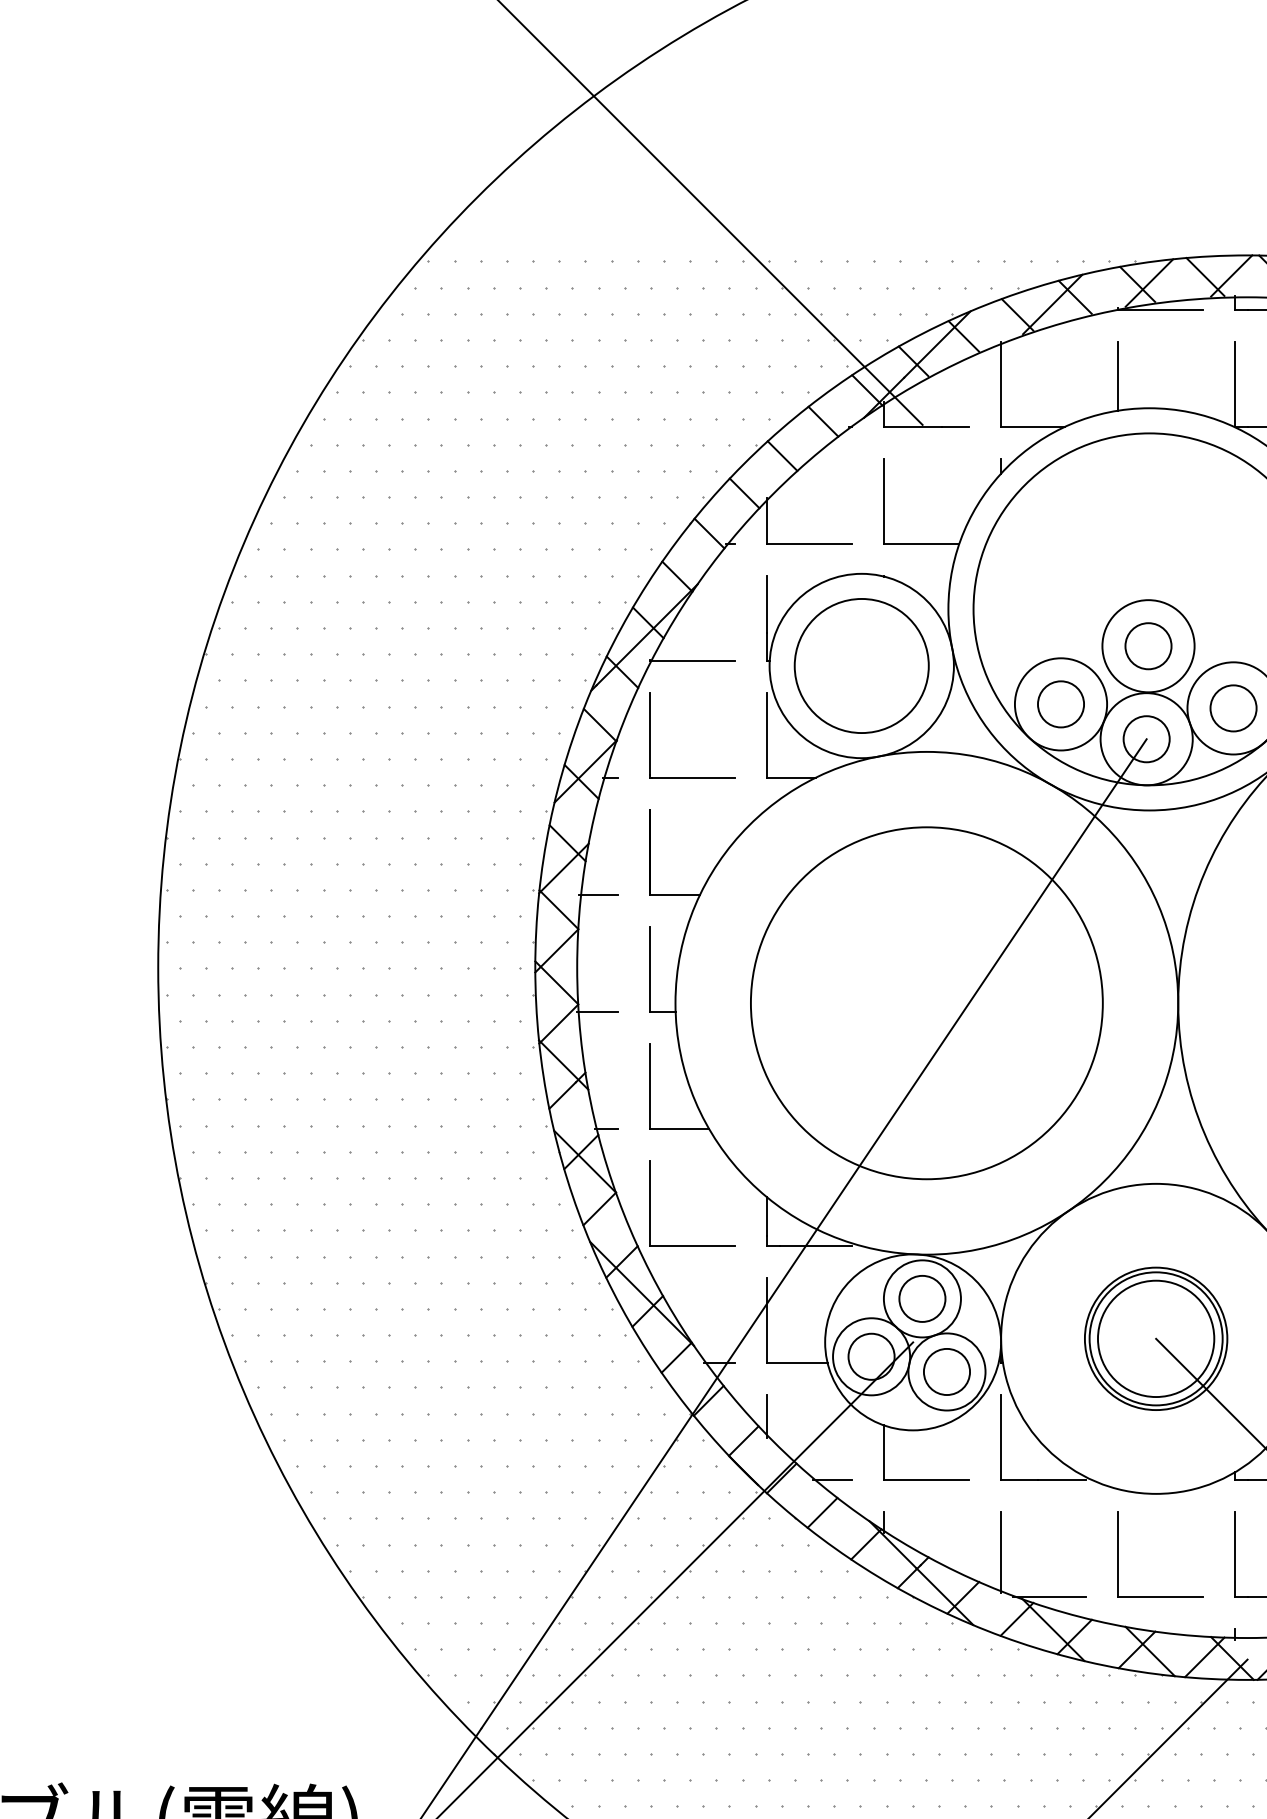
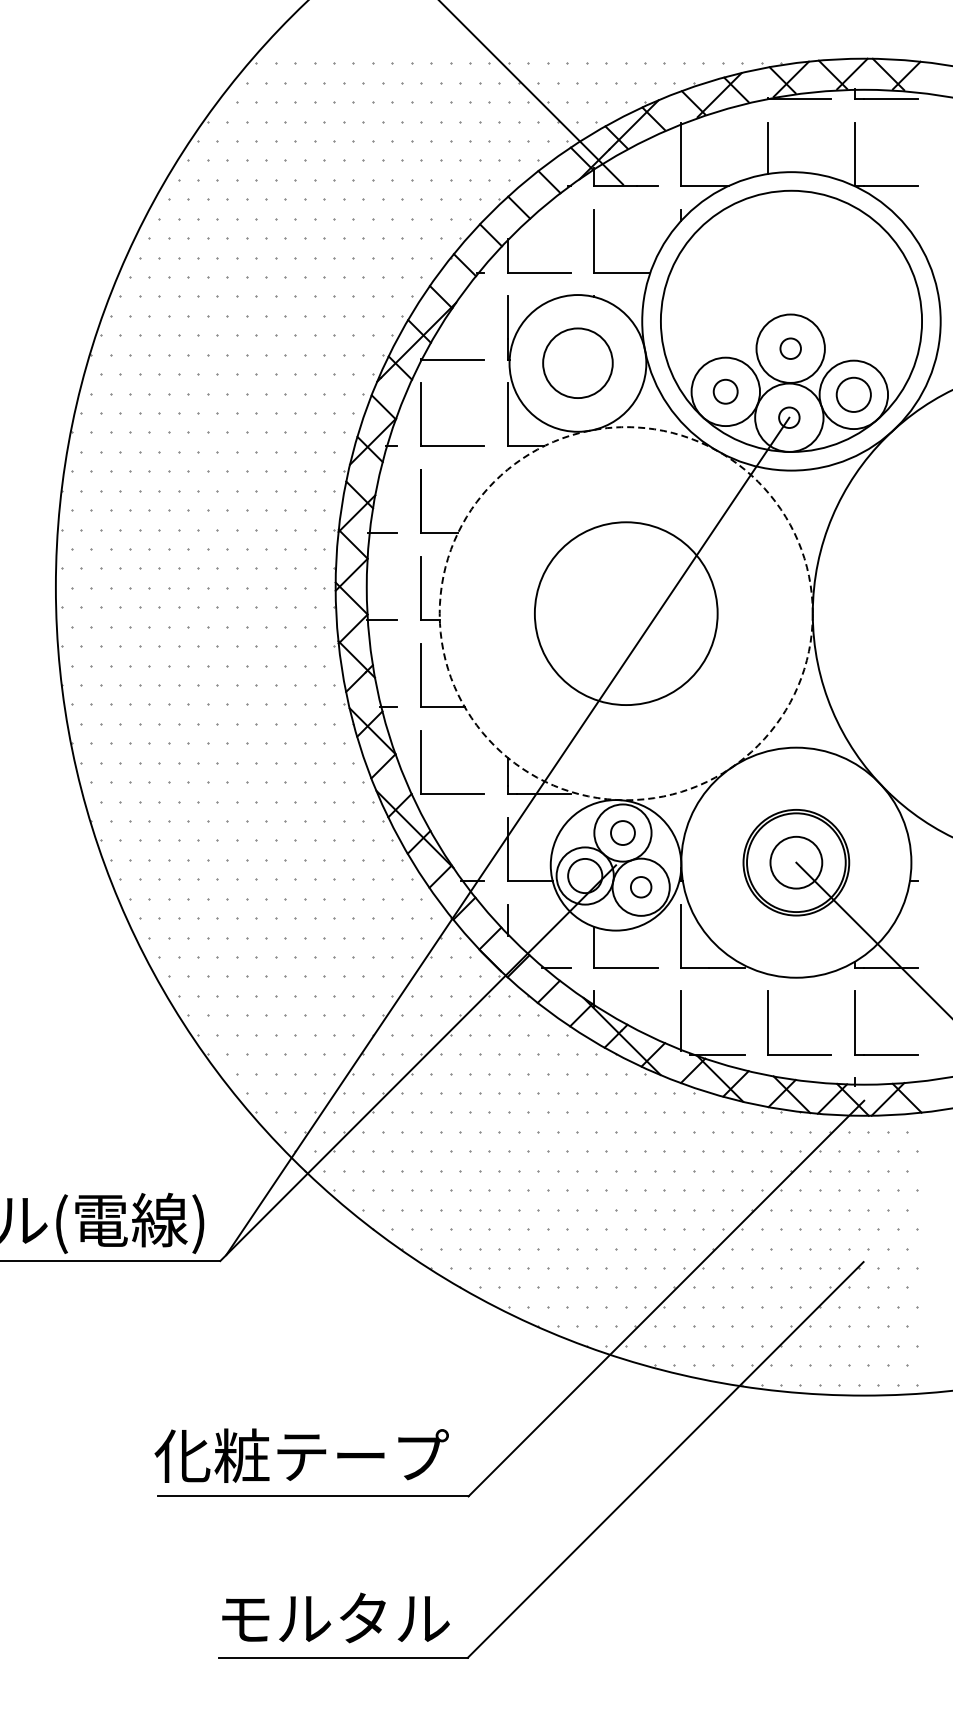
circle: (1148, 645) -> (790, 348), size x0.6
circle: (861, 664) -> (577, 362), size x0.7
circle: (1060, 703) -> (725, 391), size x0.7
circle: (1146, 738) -> (789, 417), size x0.6
circle: (925, 1003) -> (625, 613), size x0.7
circle: (925, 1003) -> (625, 613), solid -> dashed
circle: (921, 1298) -> (622, 832), size x0.7
circle: (1156, 1338) -> (796, 862), size x0.6
circle: (947, 1372) -> (641, 887), size x0.6

